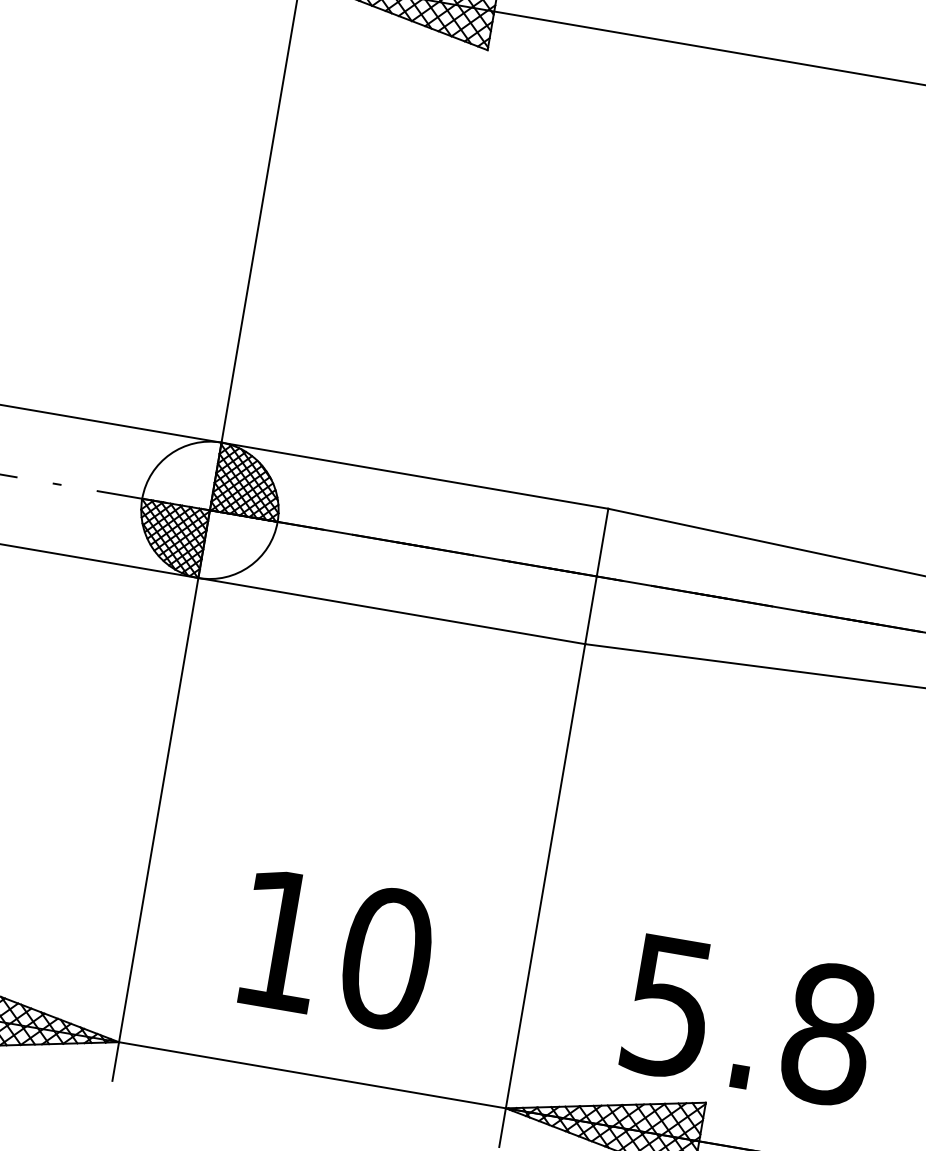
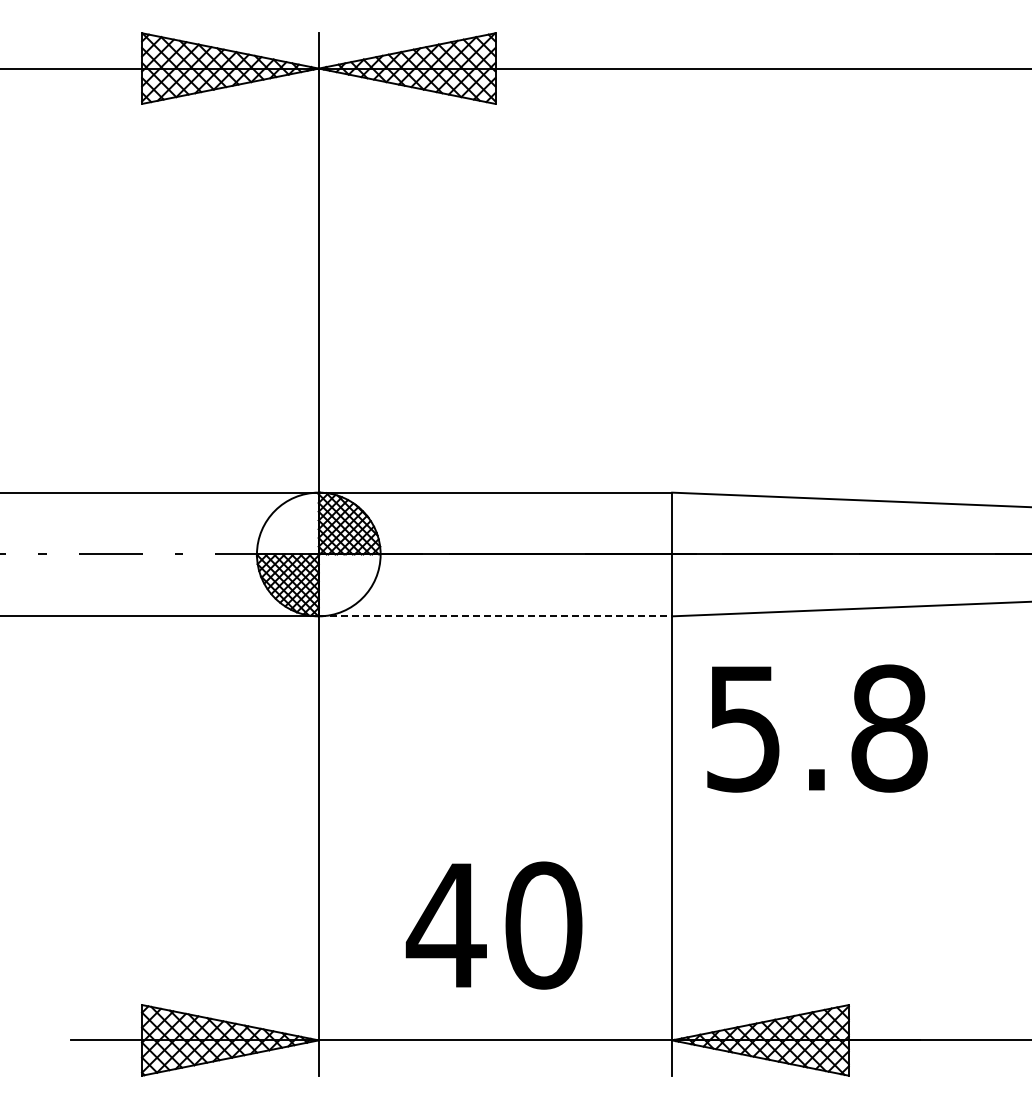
line: (391, 611) -> (495, 616), solid -> dashed
text: (279, 940) -> (445, 925), 10 -> 40
text: (749, 1020) -> (817, 728), moved

